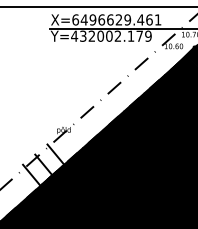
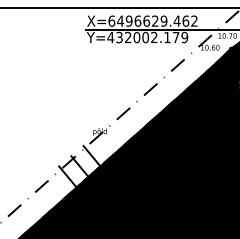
text: (158, 19) -> (194, 20), X=6496629.461 -> X=6496629.462

